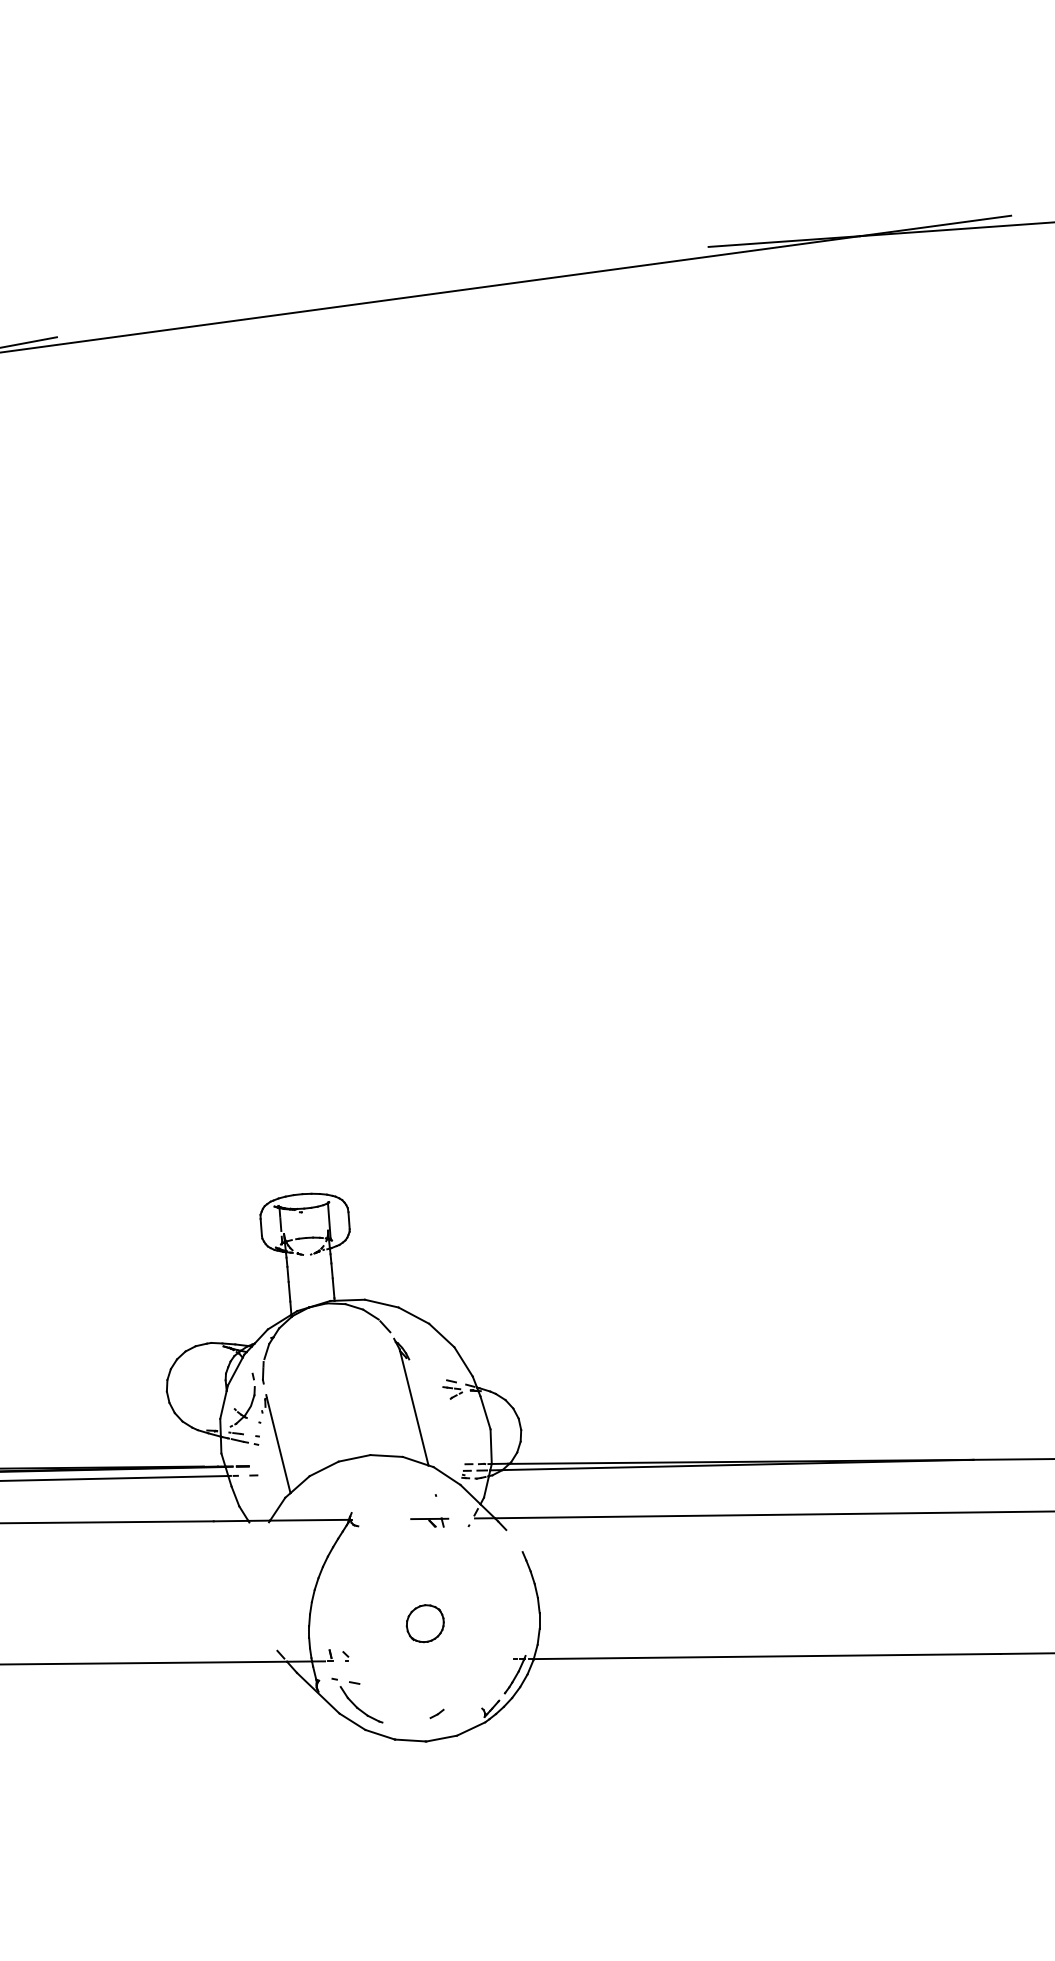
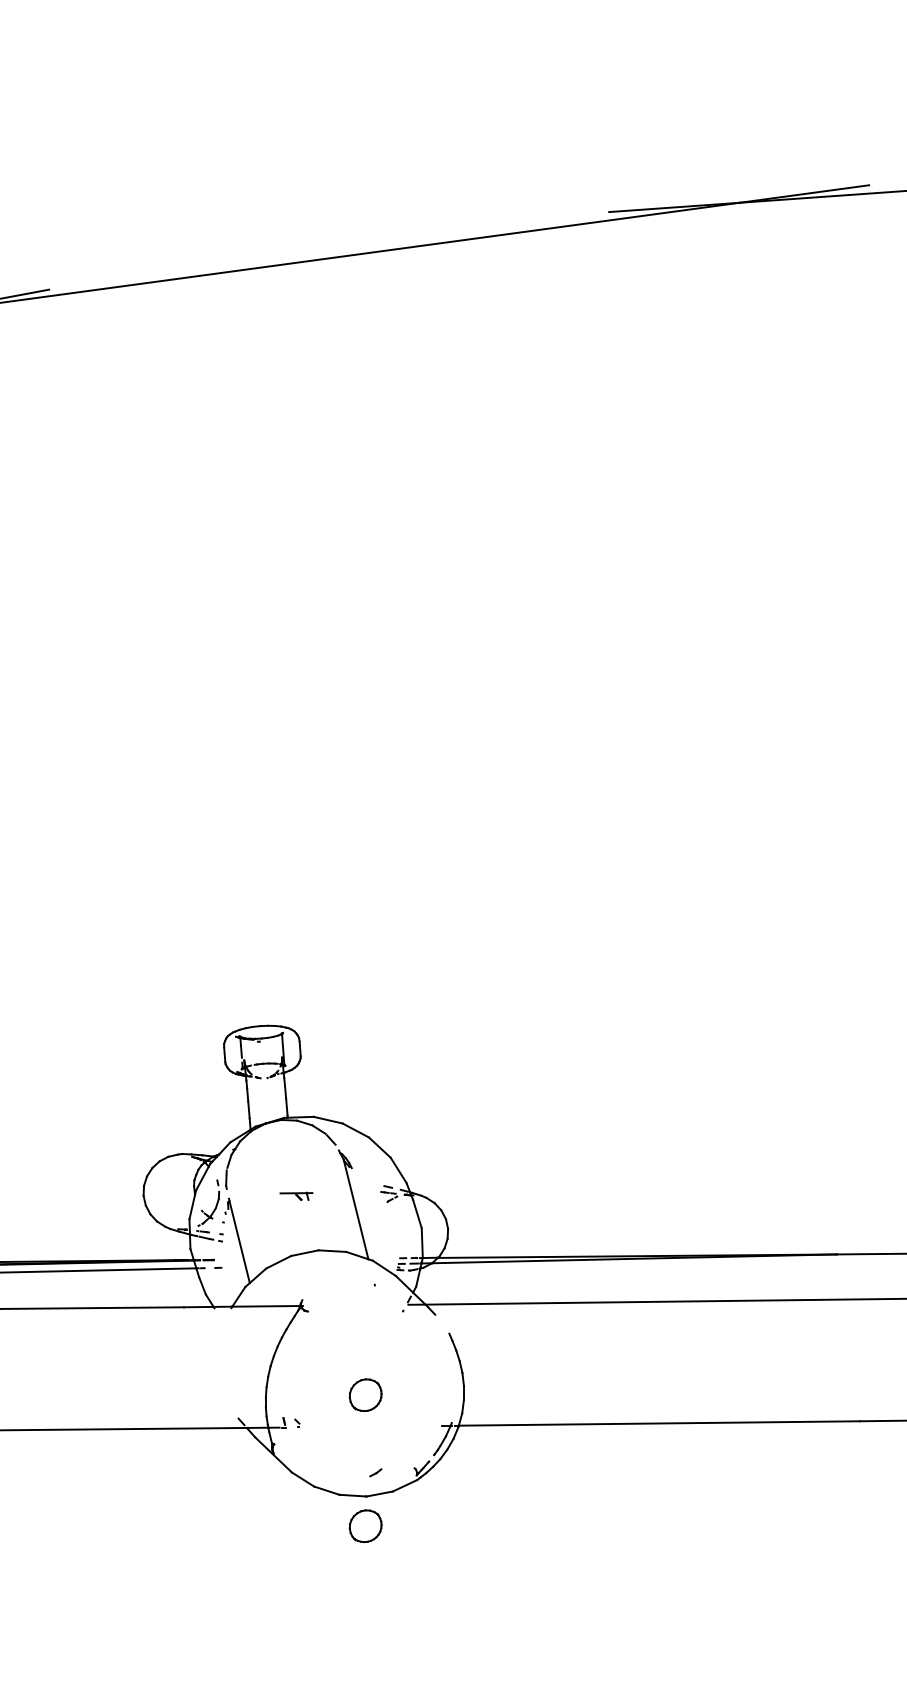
part: (429, 1521) -> (296, 1195), moved
part: (357, 1700) -> (307, 1461), removed
part: (425, 1776) -> (365, 1526), added

